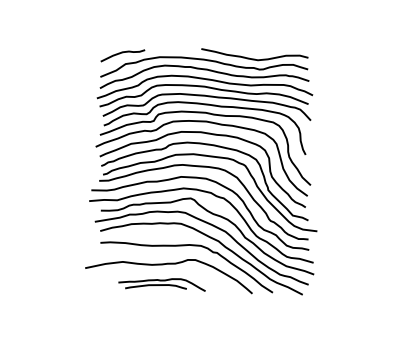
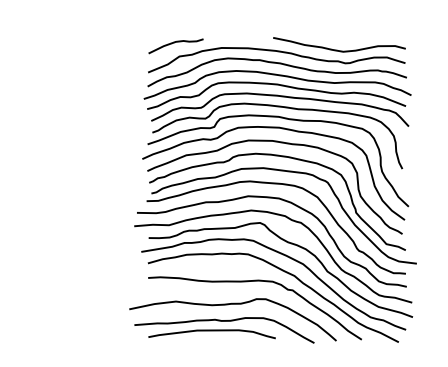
part: (161, 284) -> (223, 329), size x1.67

